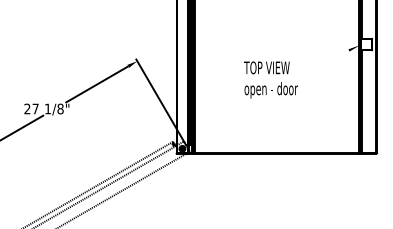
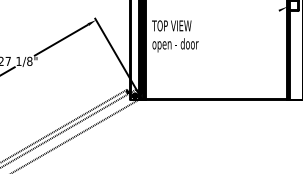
text: (270, 79) -> (174, 35), moved

